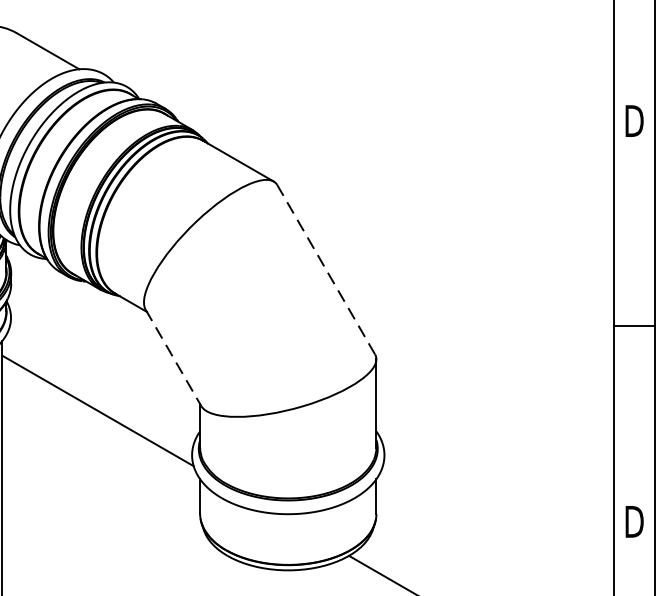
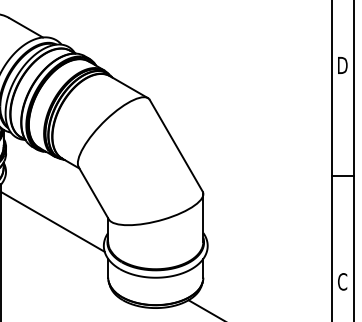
line: (326, 269) -> (176, 145), dashed -> solid
line: (174, 358) -> (94, 193), dashed -> solid
text: (634, 521) -> (342, 281), D -> C

